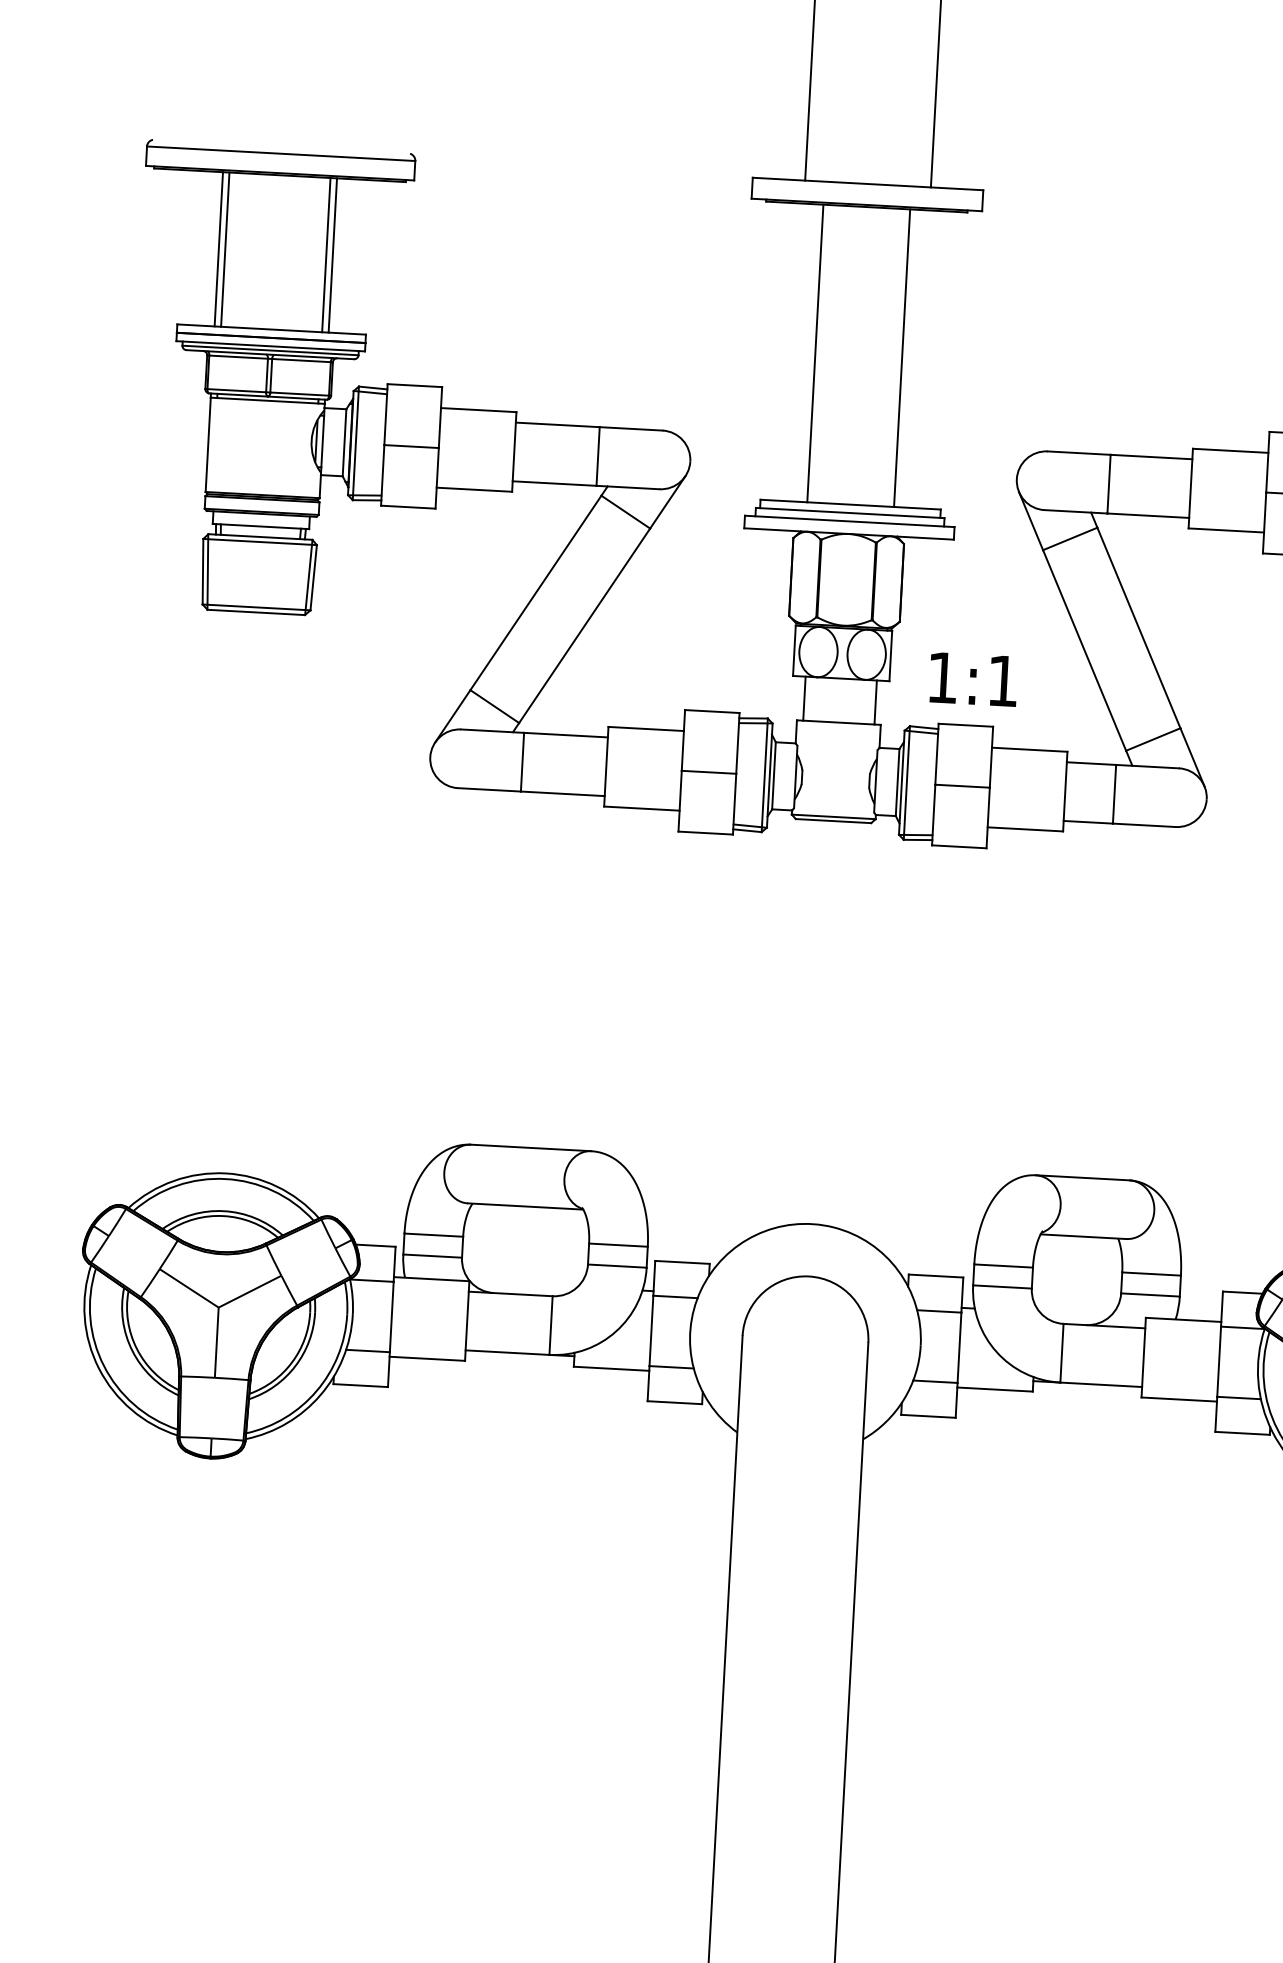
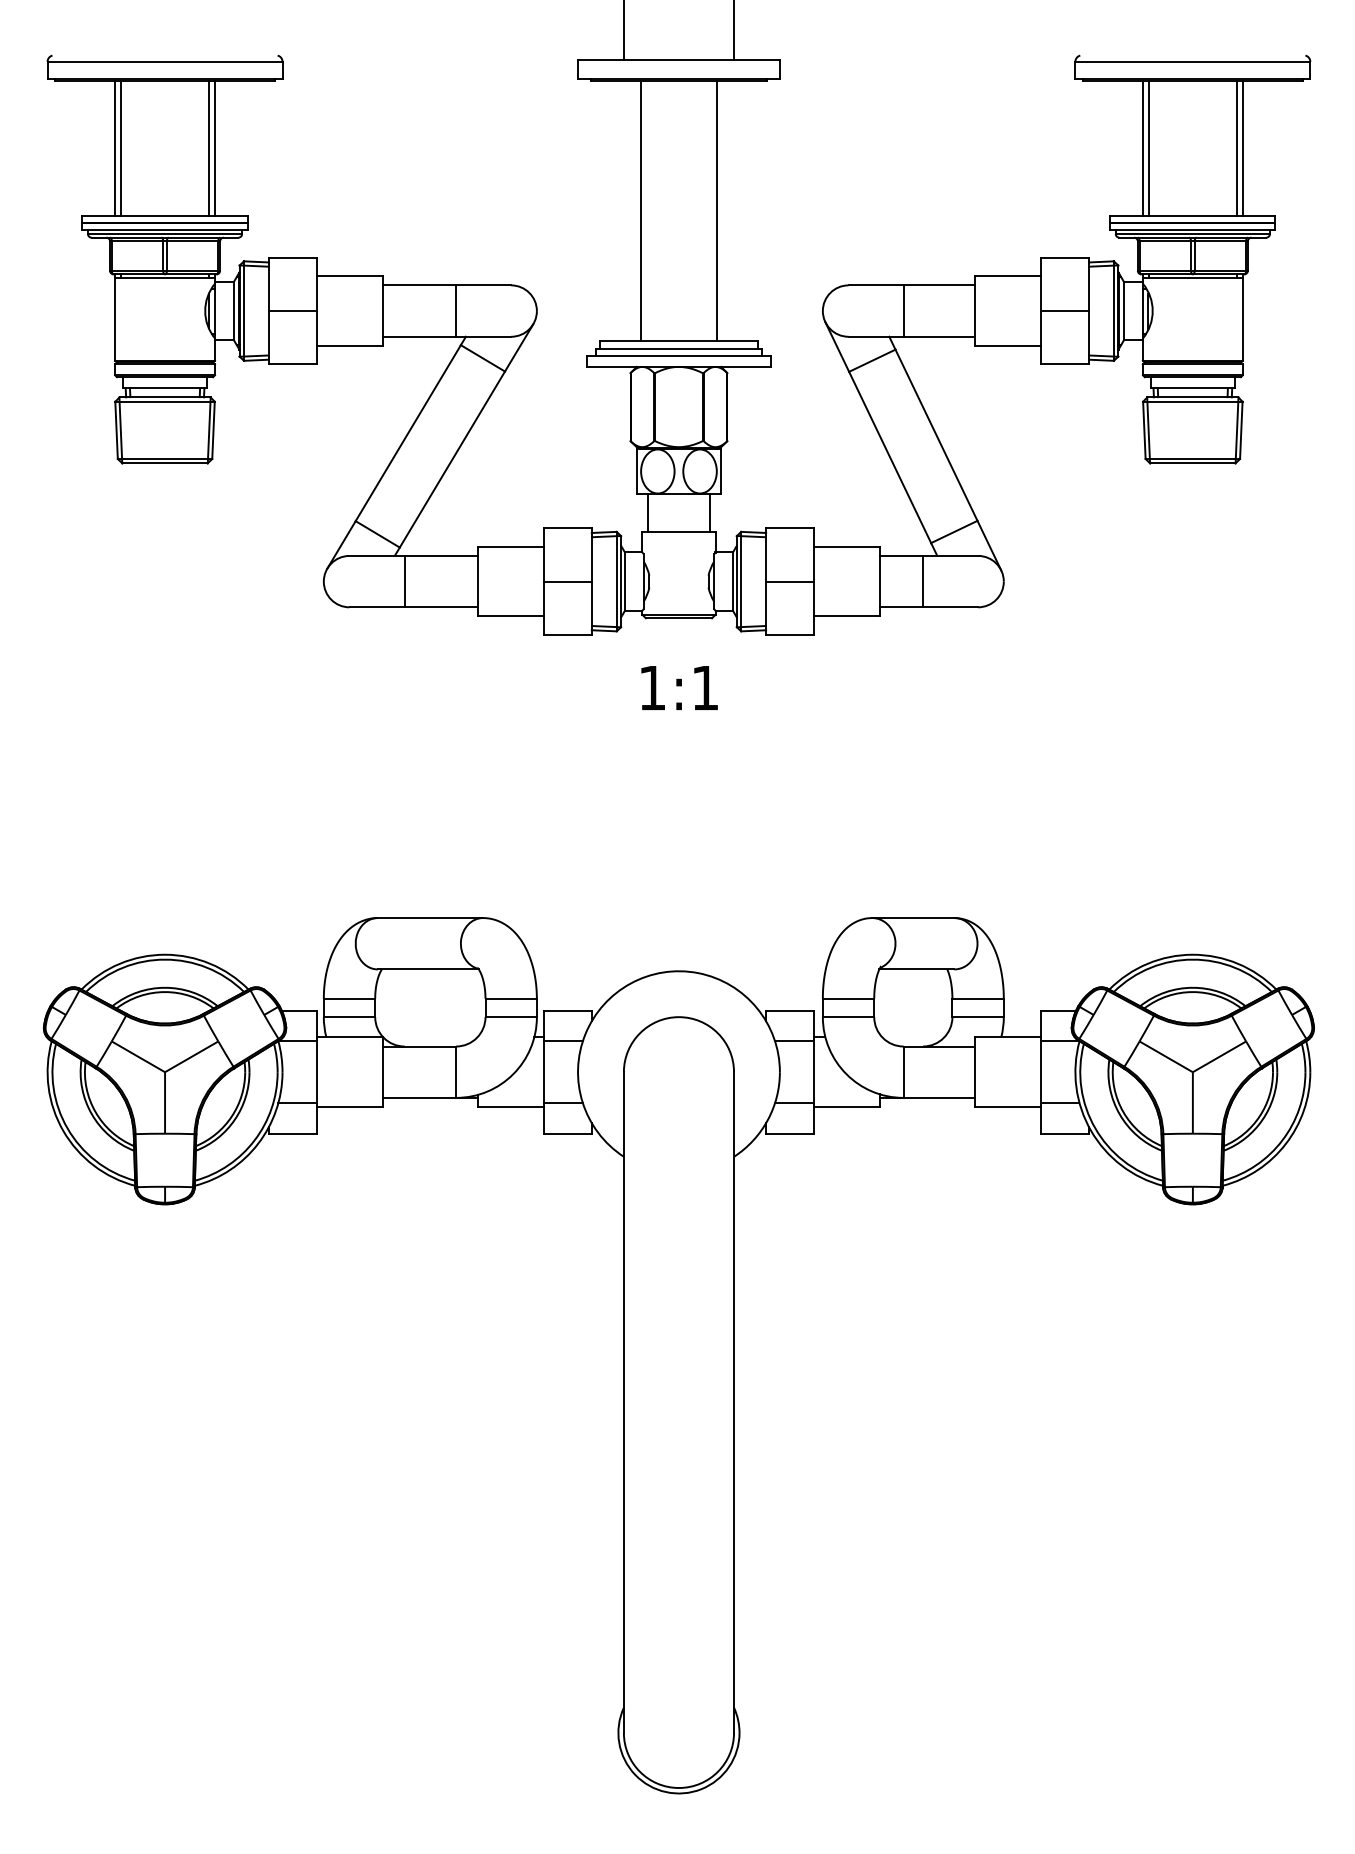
text: (973, 678) -> (679, 687), moved

